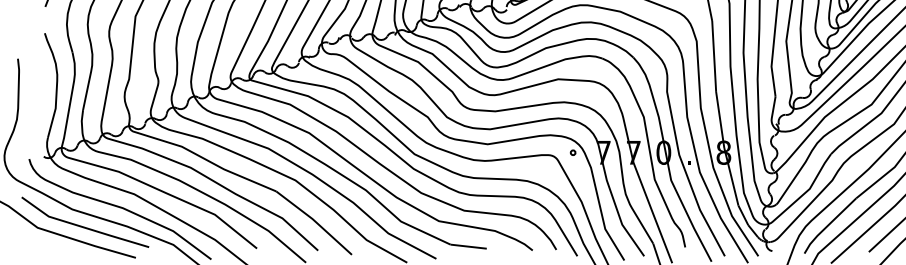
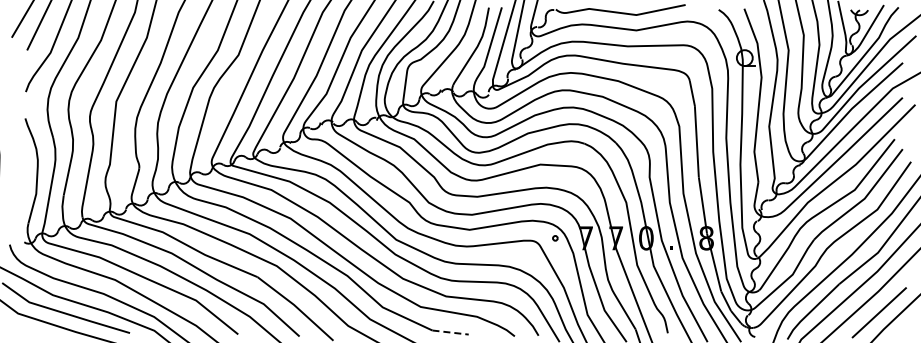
line: (469, 246) -> (451, 332), solid -> dashed

